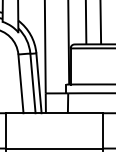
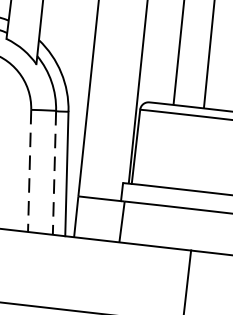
line: (32, 83) -> (53, 172), solid -> dashed
line: (21, 84) -> (30, 172), solid -> dashed

